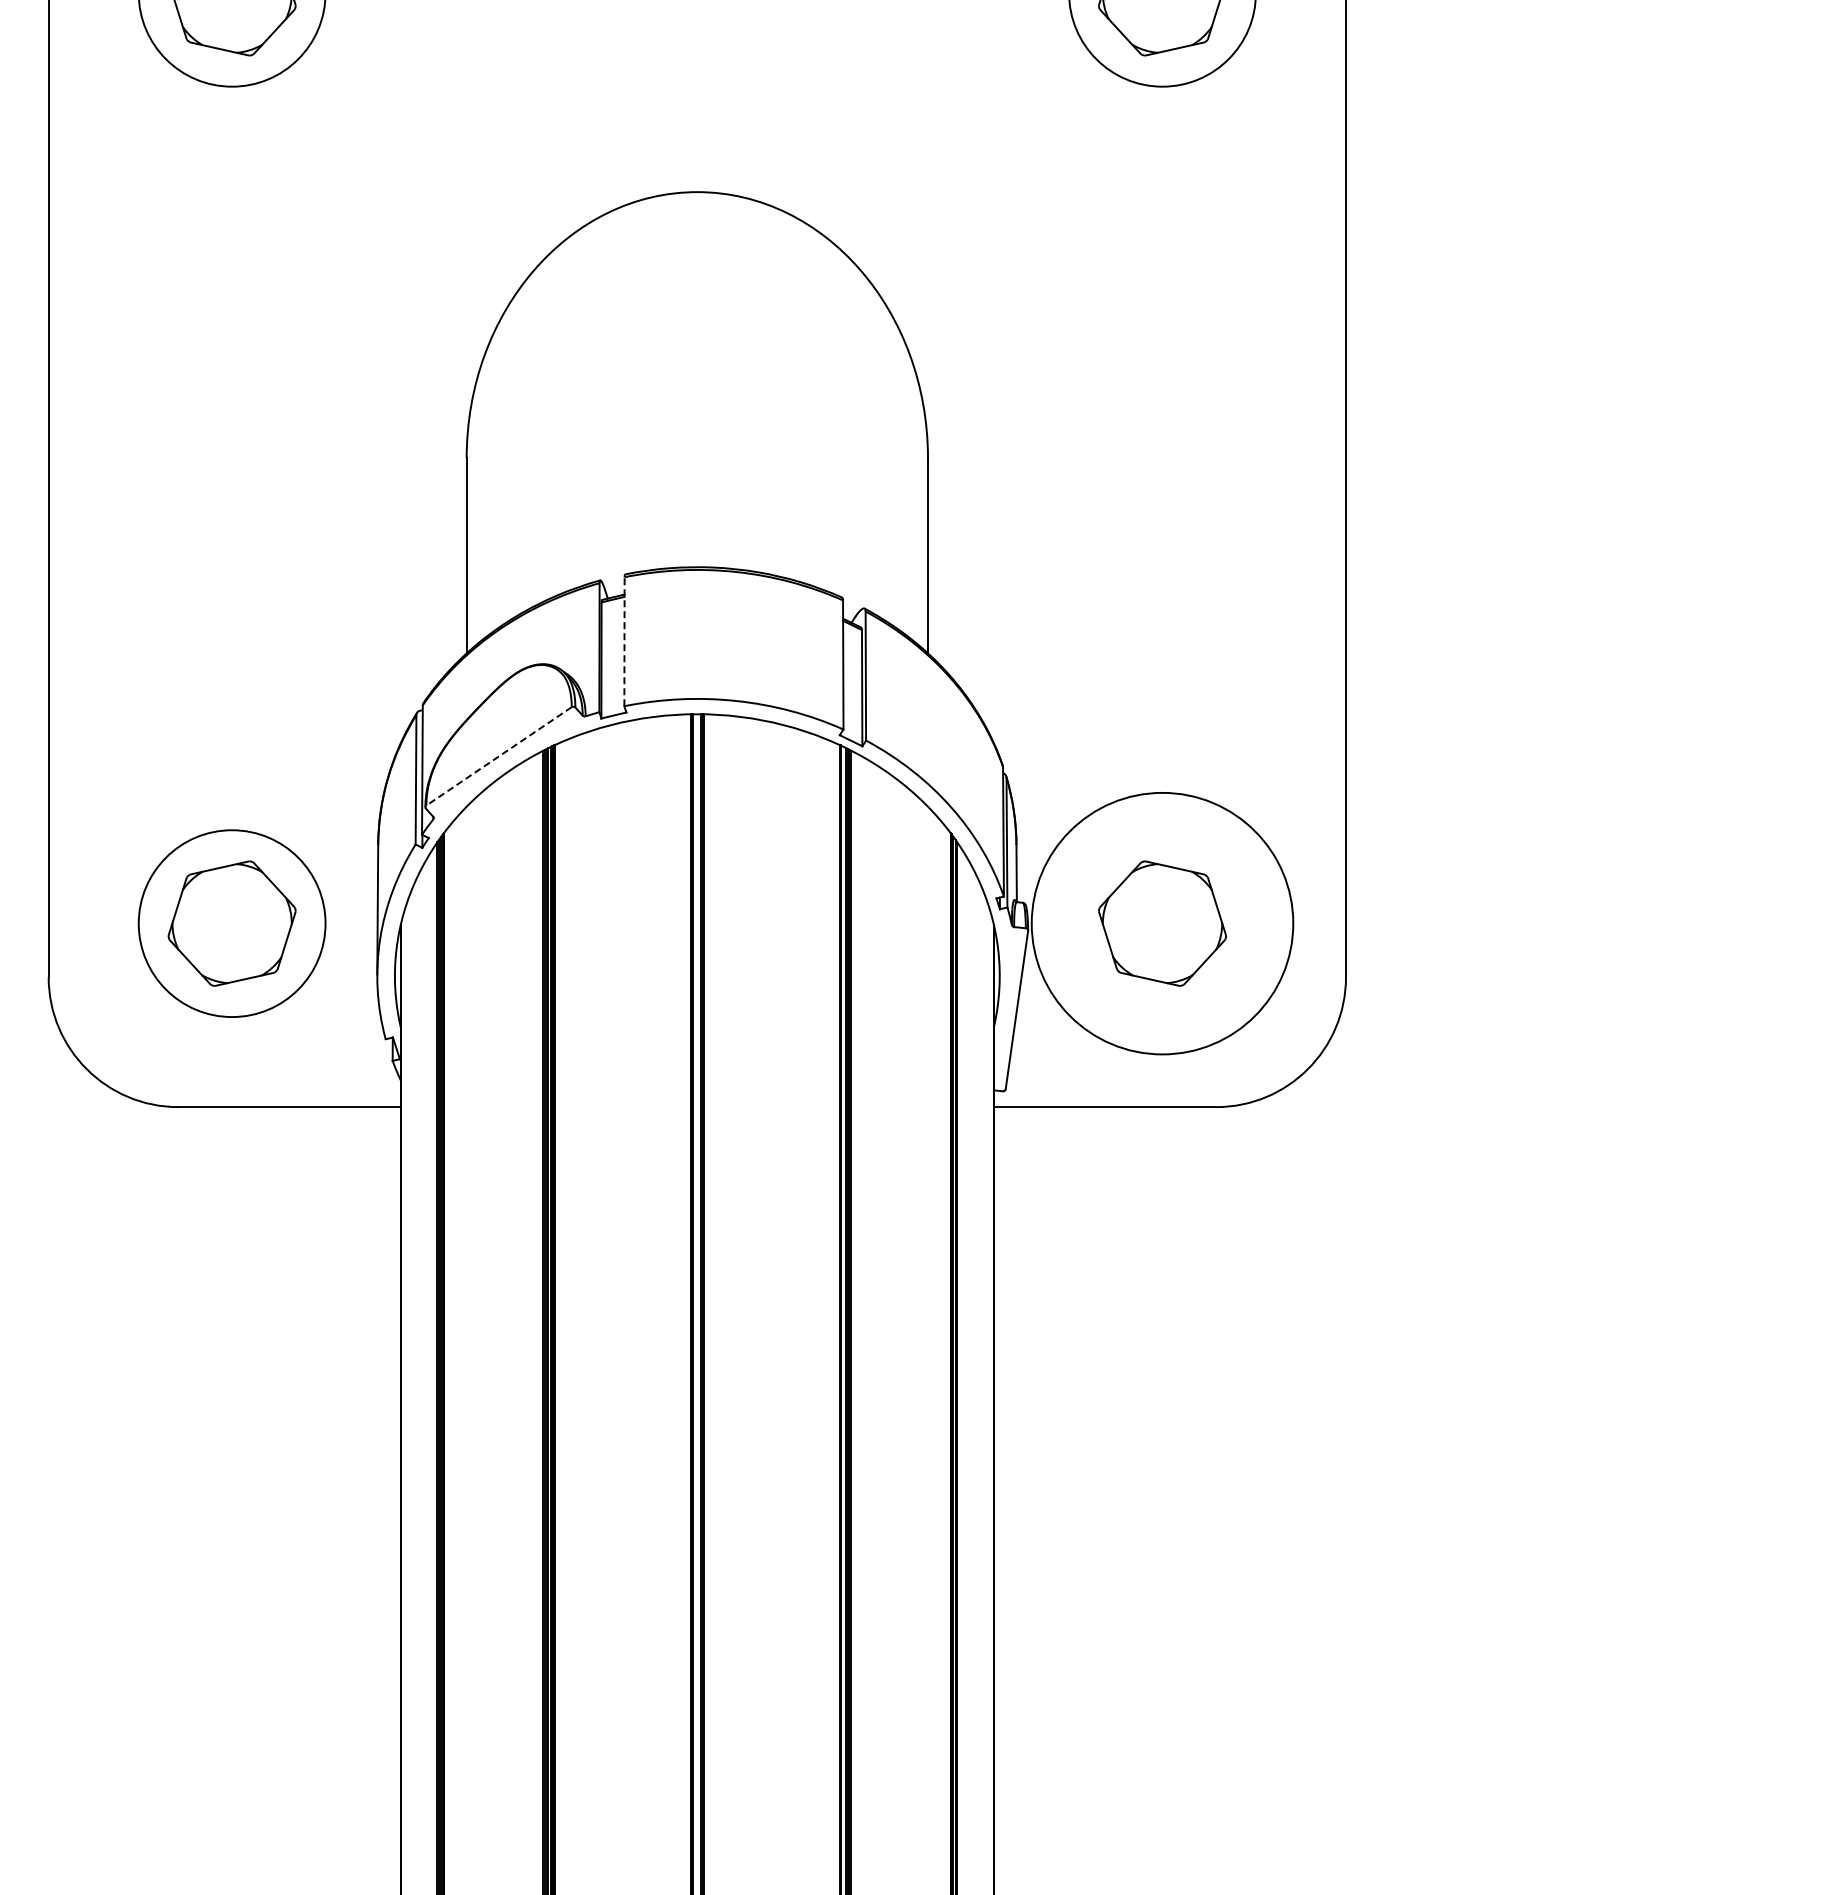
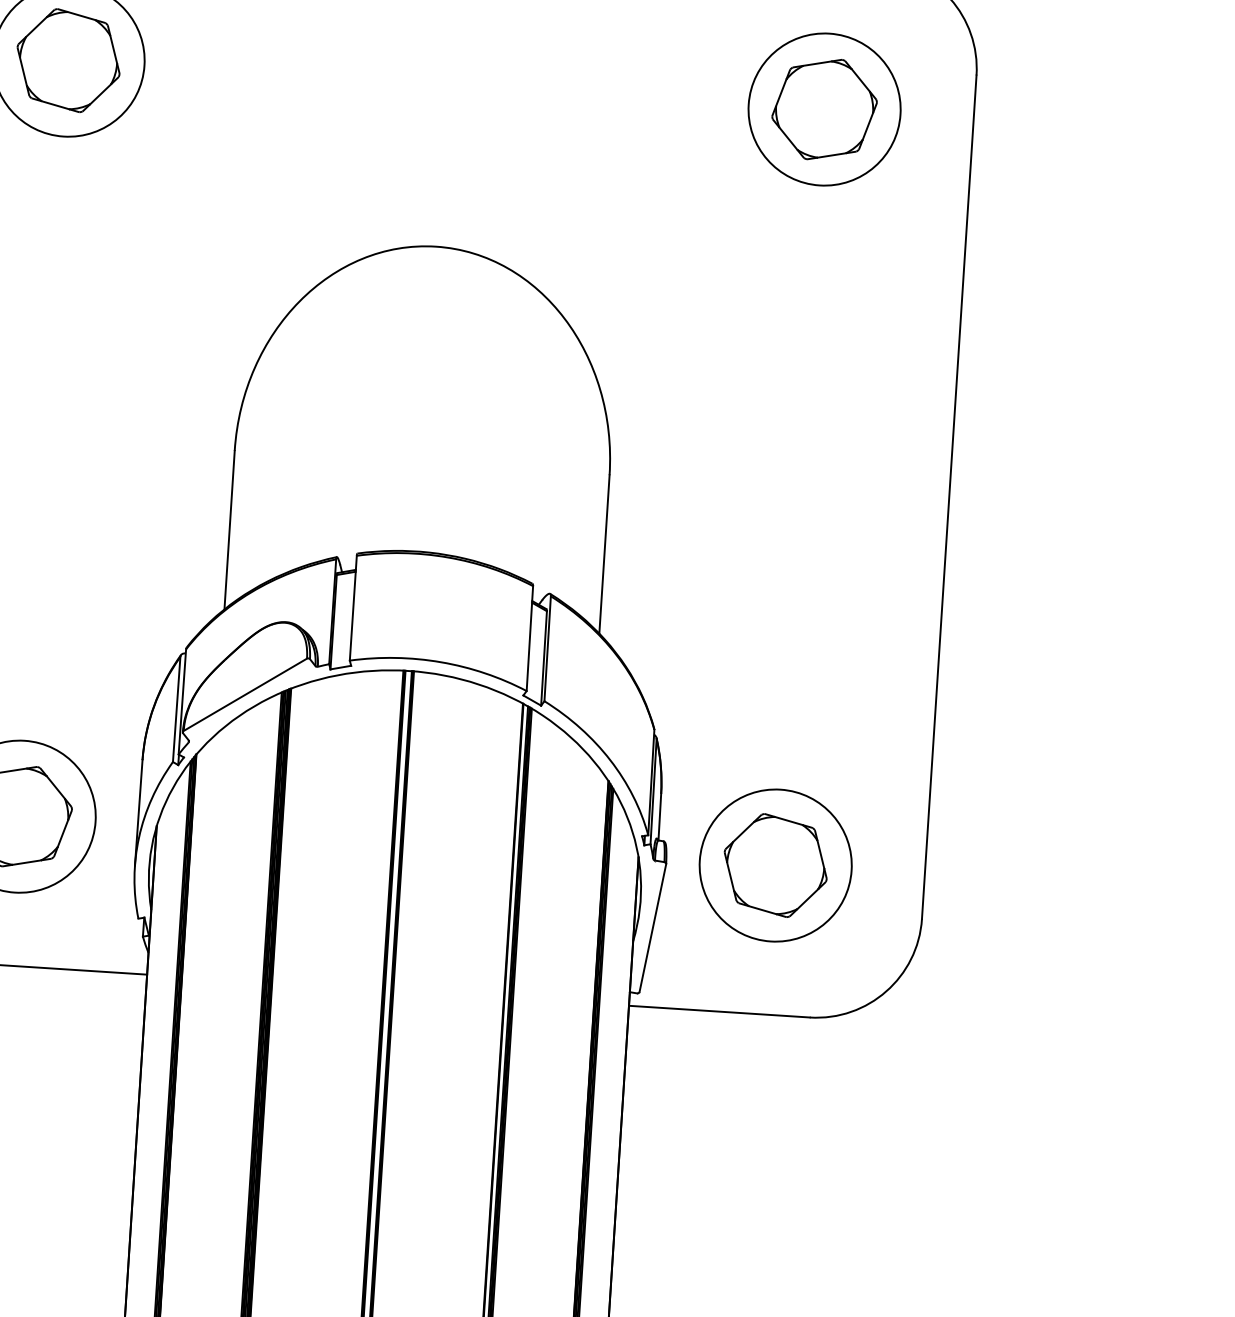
line: (624, 641) -> (353, 608), dashed -> solid
line: (499, 756) -> (245, 694), dashed -> solid
circle: (1162, 923) -> (775, 865), size x0.71

